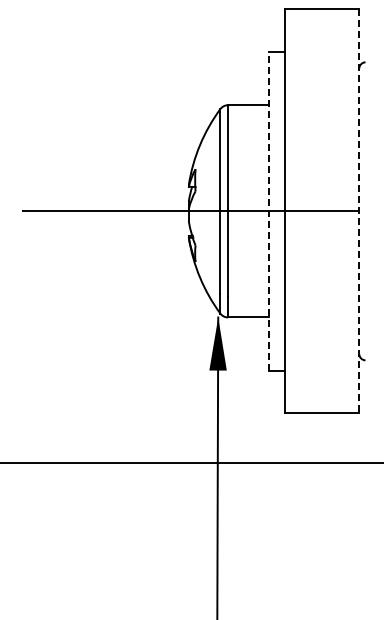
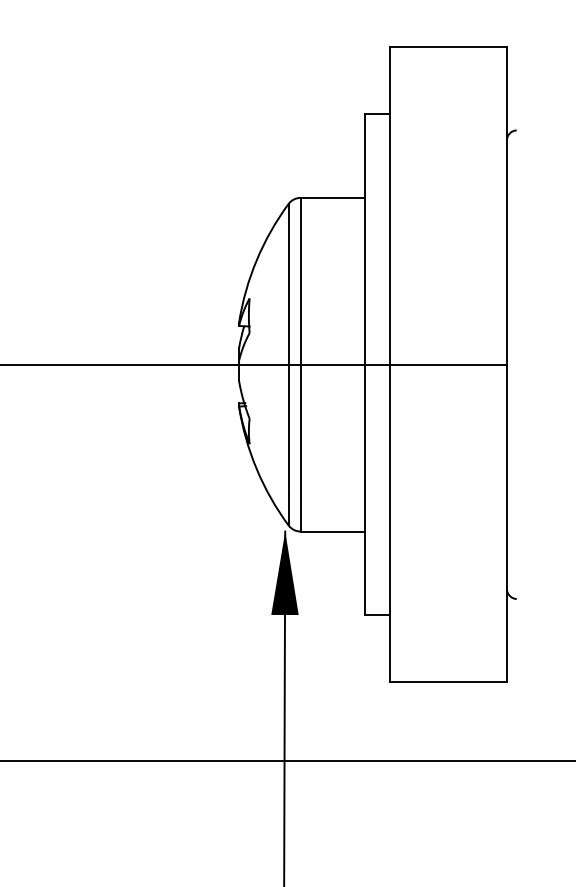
line: (269, 210) -> (365, 363), dashed -> solid
line: (359, 211) -> (507, 364), dashed -> solid

